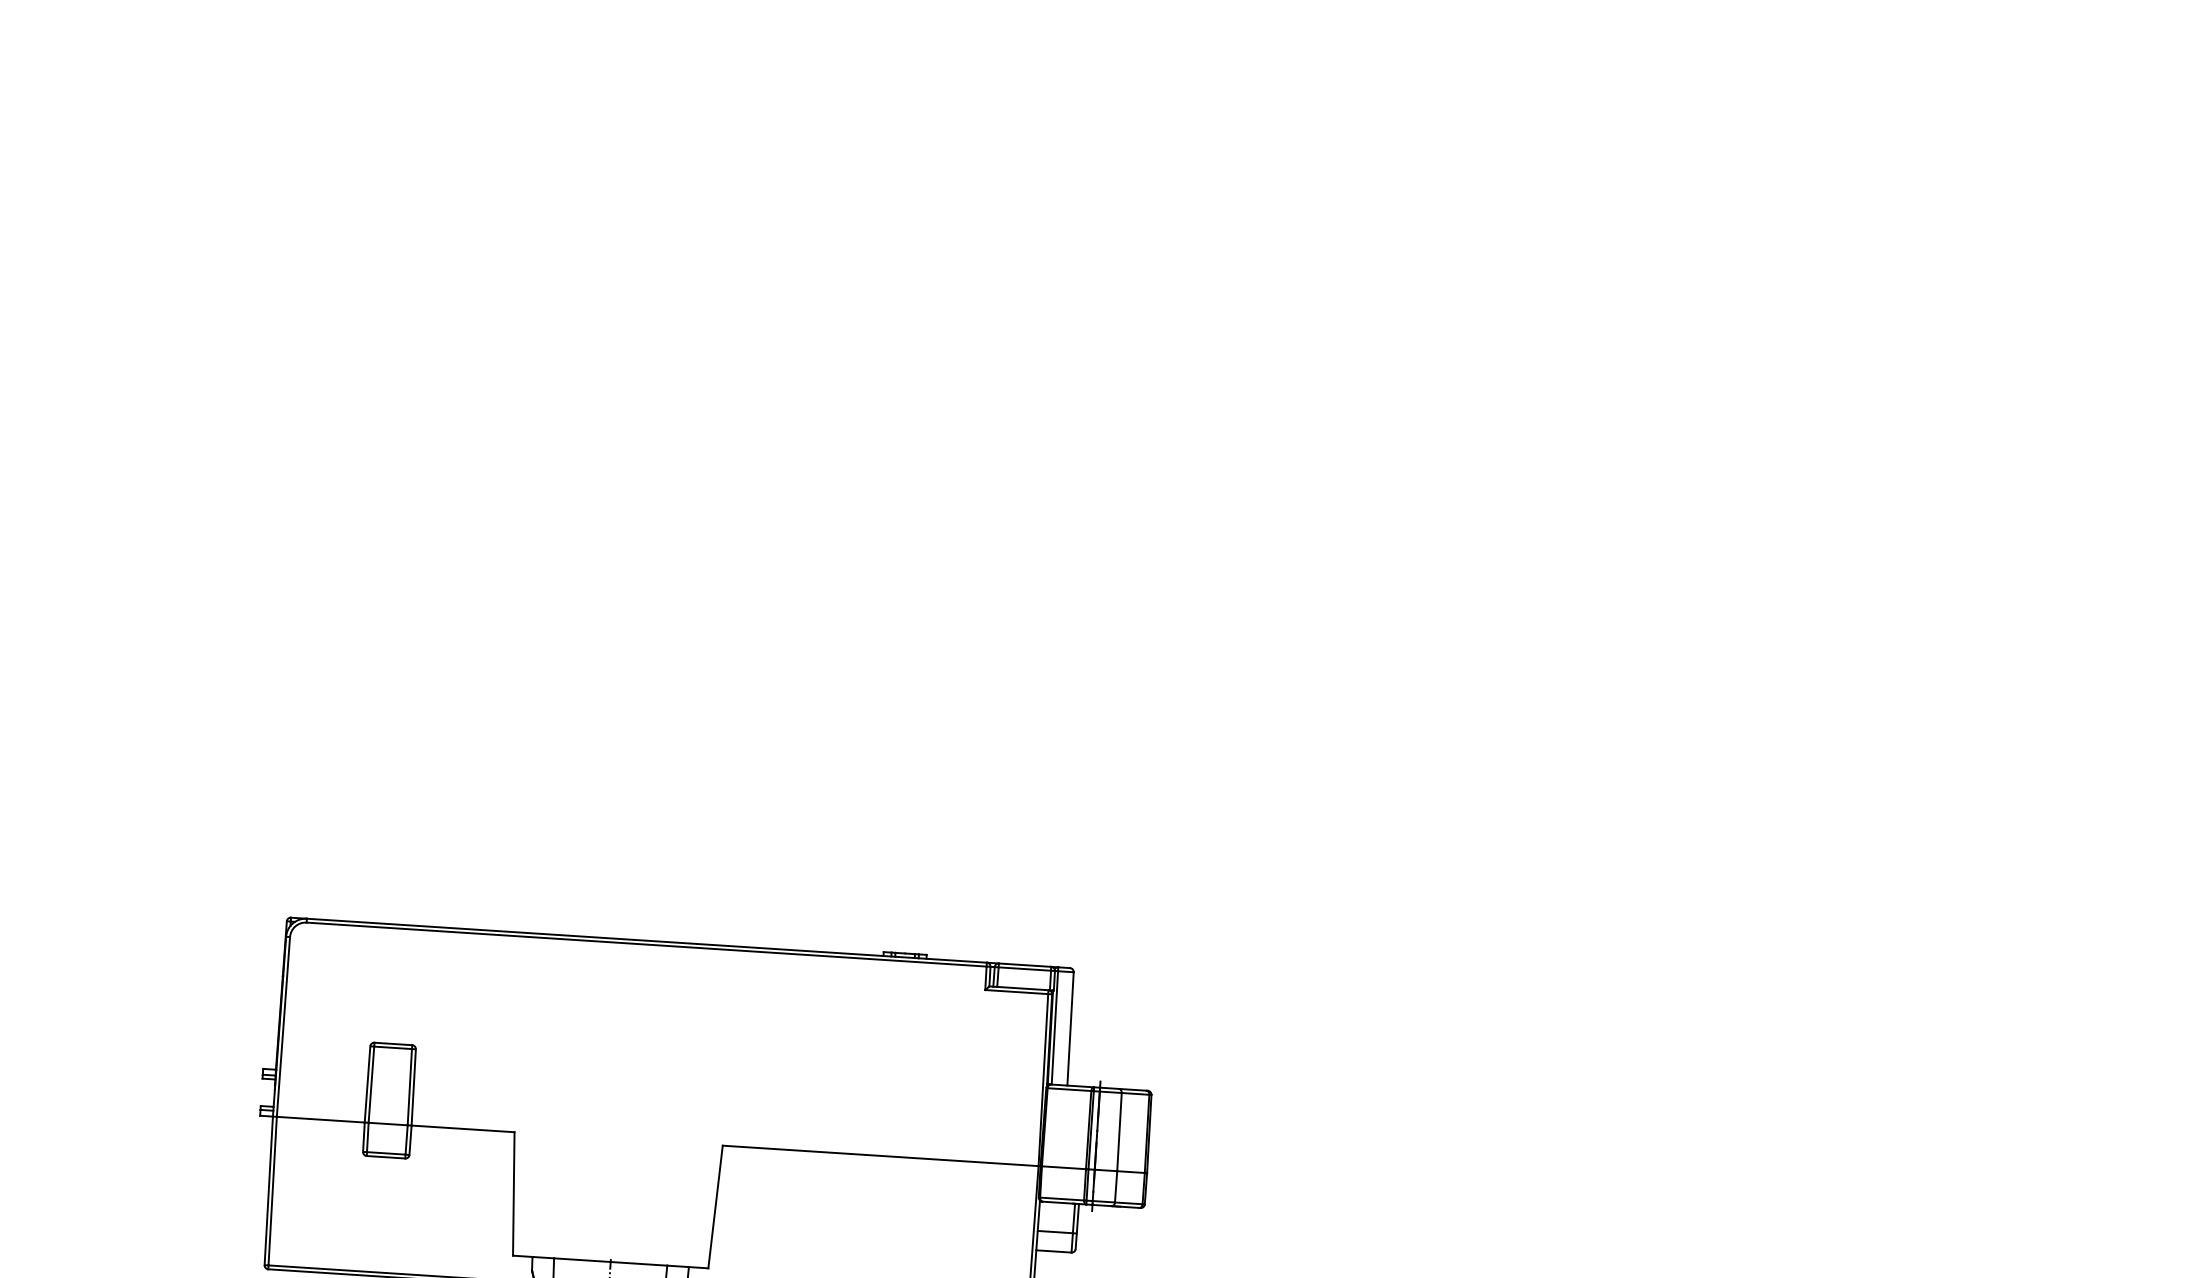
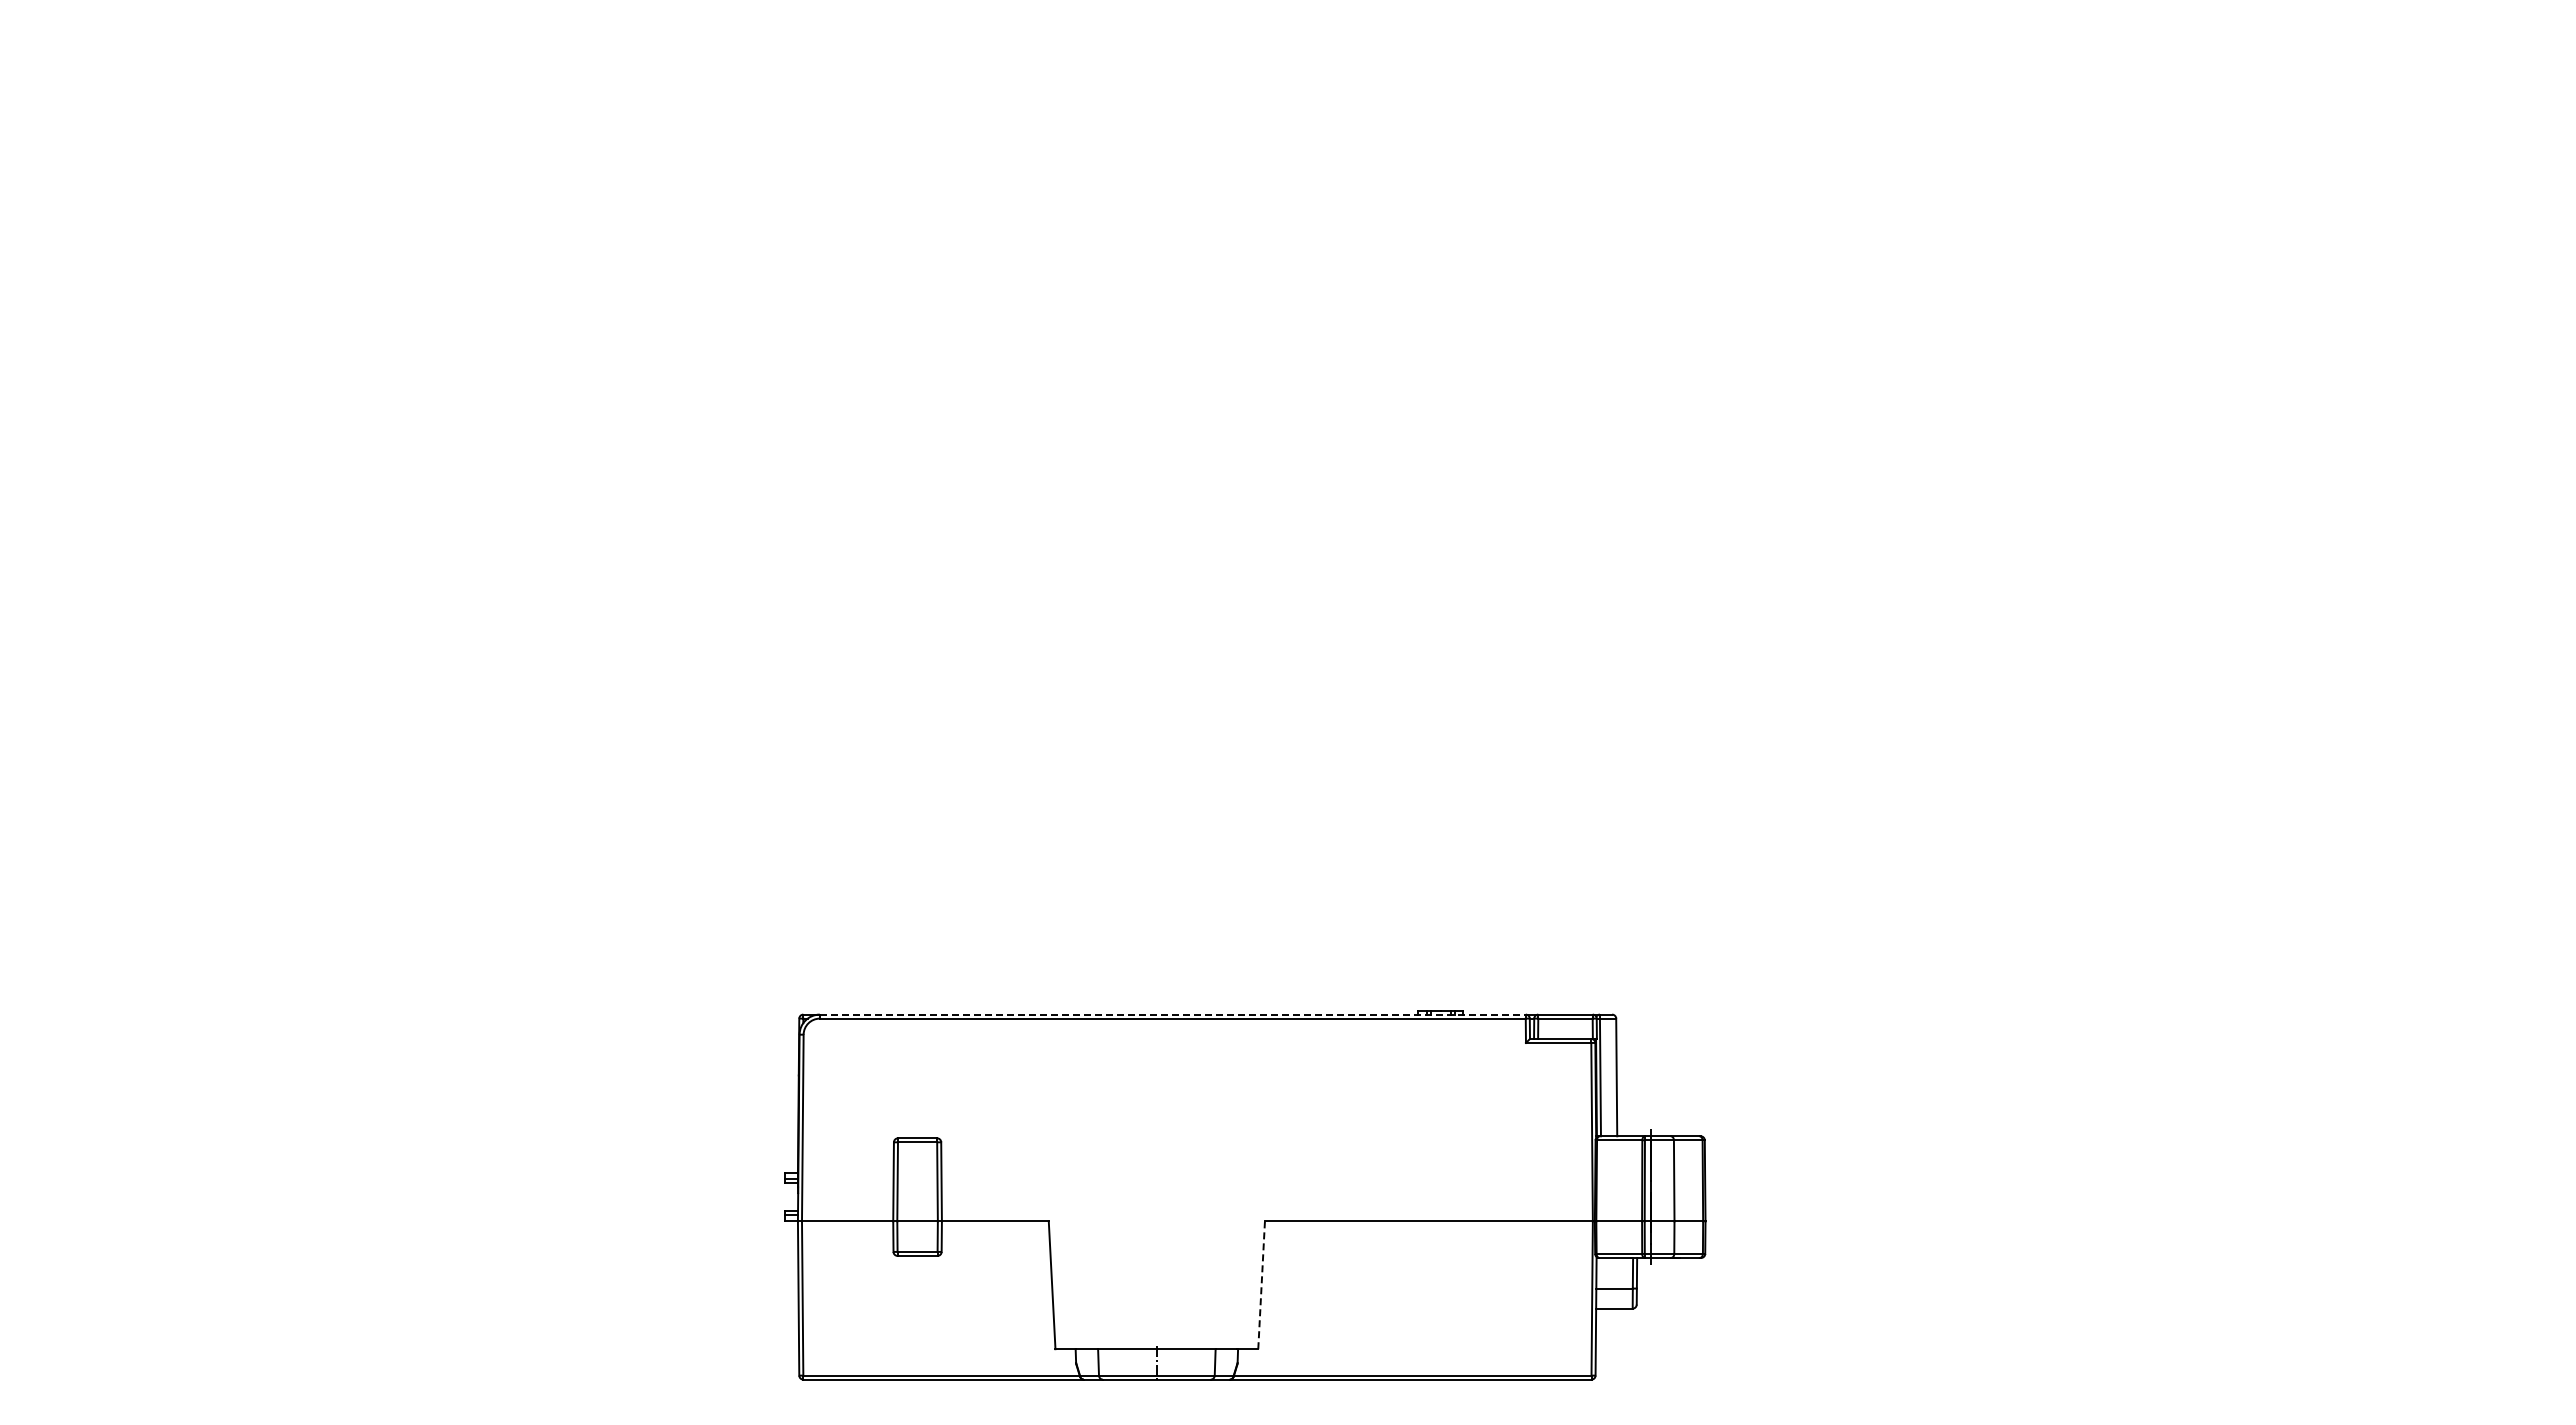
line: (646, 940) -> (1172, 1014), solid -> dashed
line: (715, 1207) -> (1261, 1285), solid -> dashed

